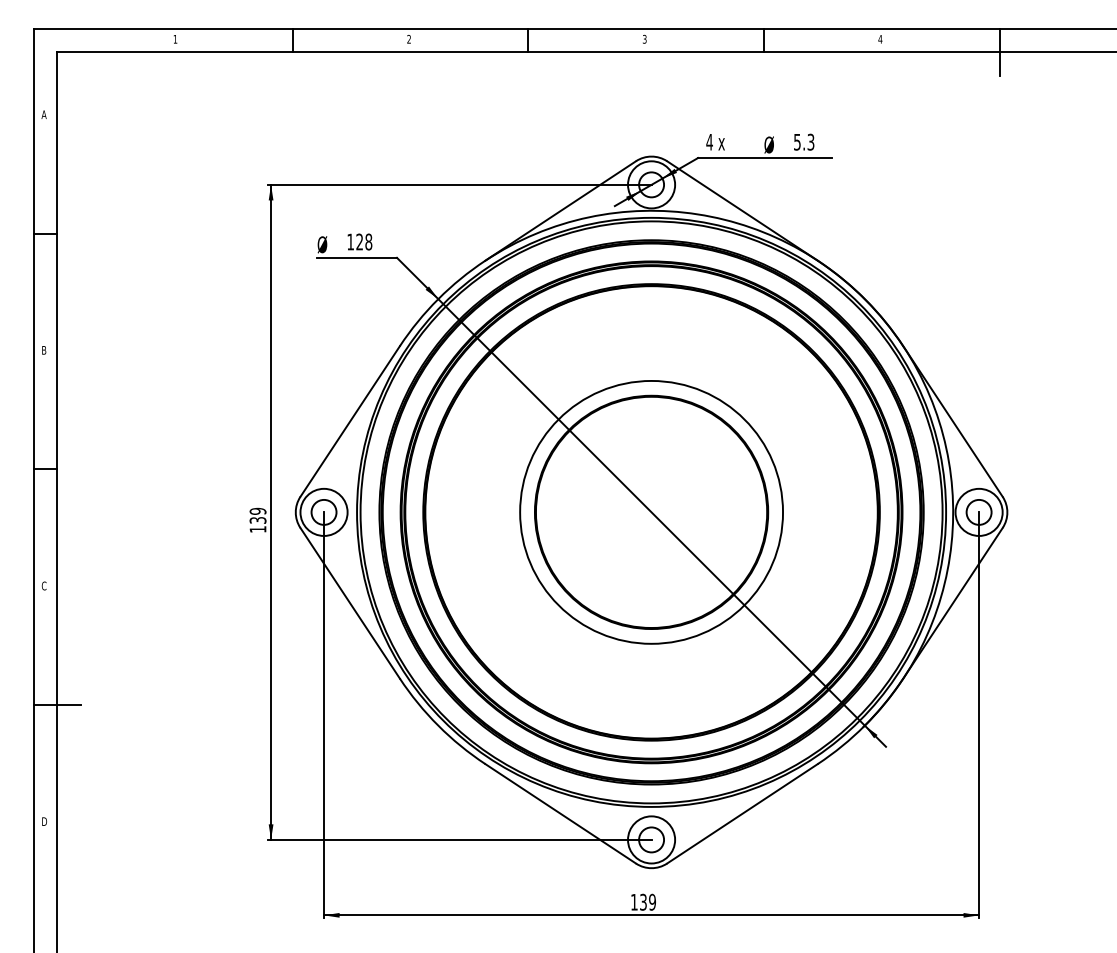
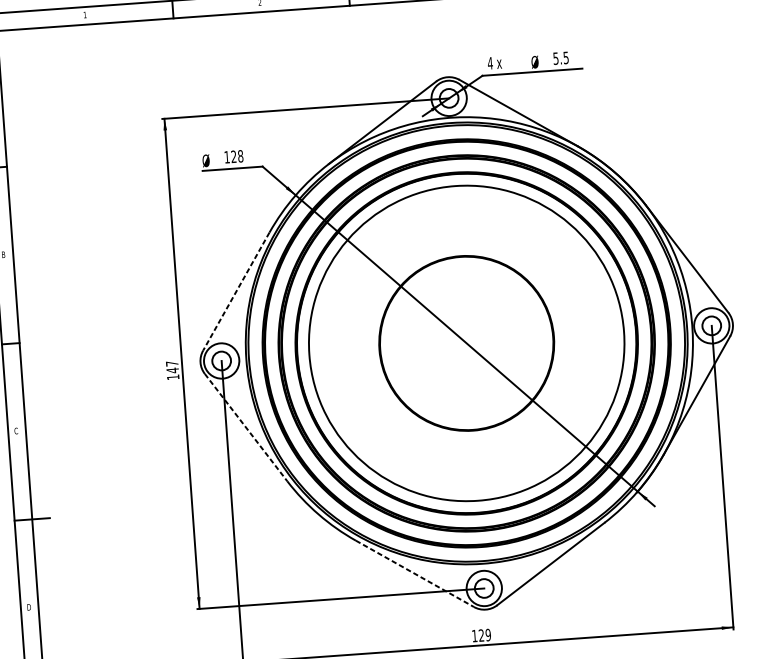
text: (810, 141) -> (565, 57), 5.3 -> 5.5
line: (349, 421) -> (235, 291), solid -> dashed
circle: (651, 511) -> (466, 342), size x1.6
text: (257, 515) -> (172, 366), 139 -> 147
line: (350, 603) -> (246, 427), solid -> dashed
line: (561, 814) -> (415, 574), solid -> dashed
text: (643, 902) -> (481, 635), 139 -> 129

